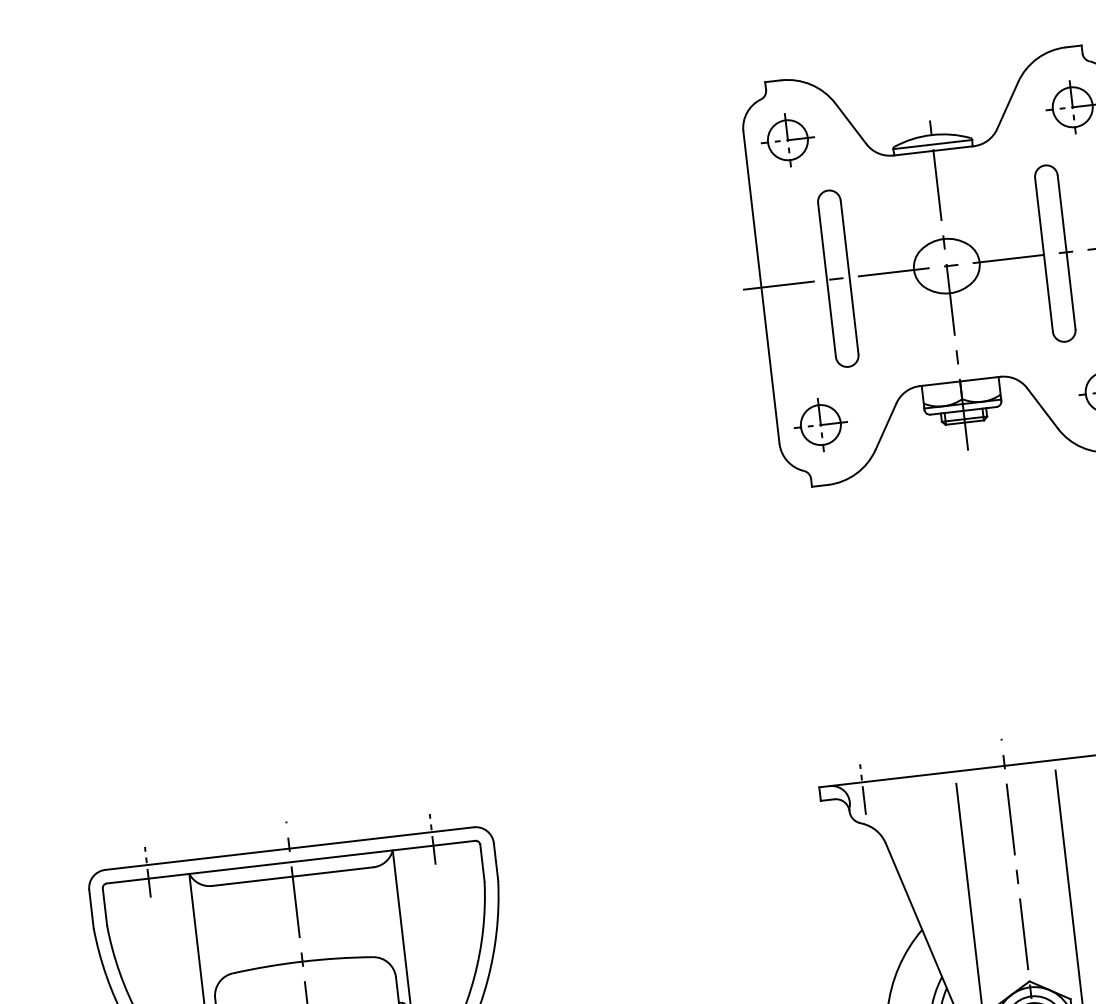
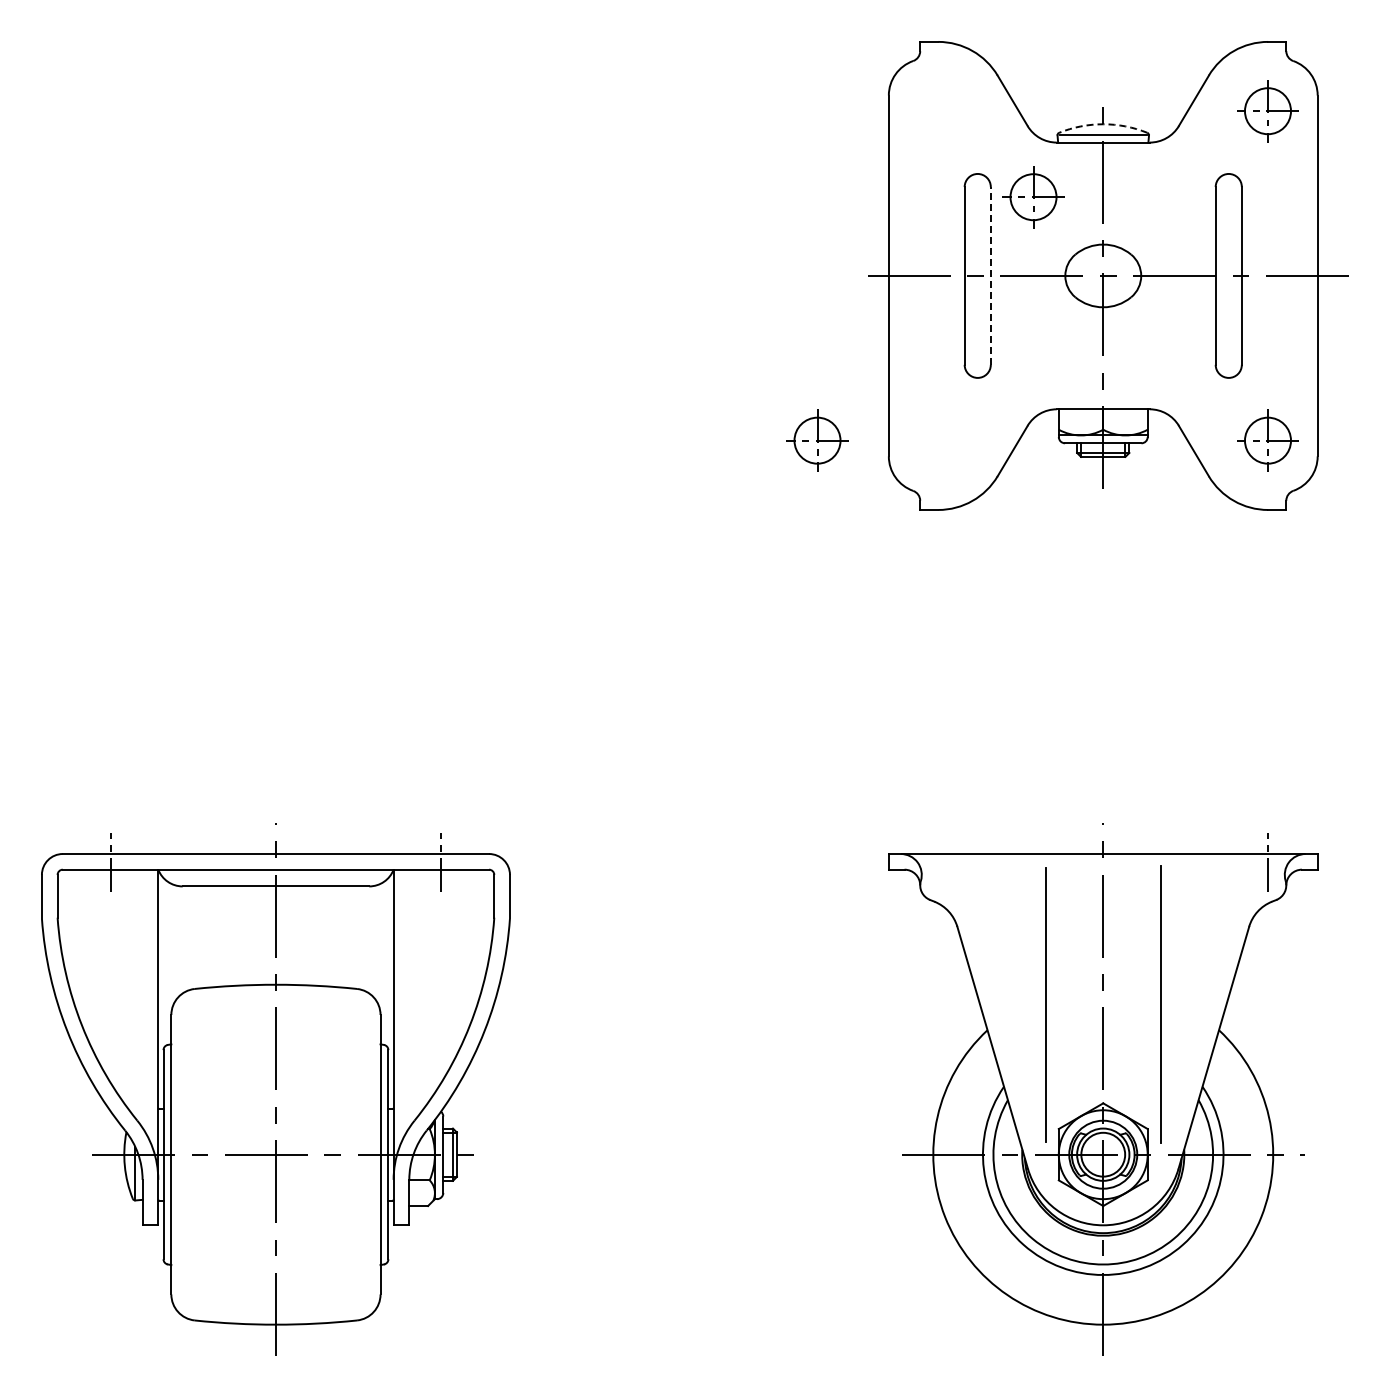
arc: (931, 135) -> (1103, 124), solid -> dashed
part: (787, 140) -> (1033, 197), moved
line: (849, 277) -> (990, 275), solid -> dashed
part: (820, 424) -> (817, 440), moved
line: (863, 789) -> (938, 862), removed

